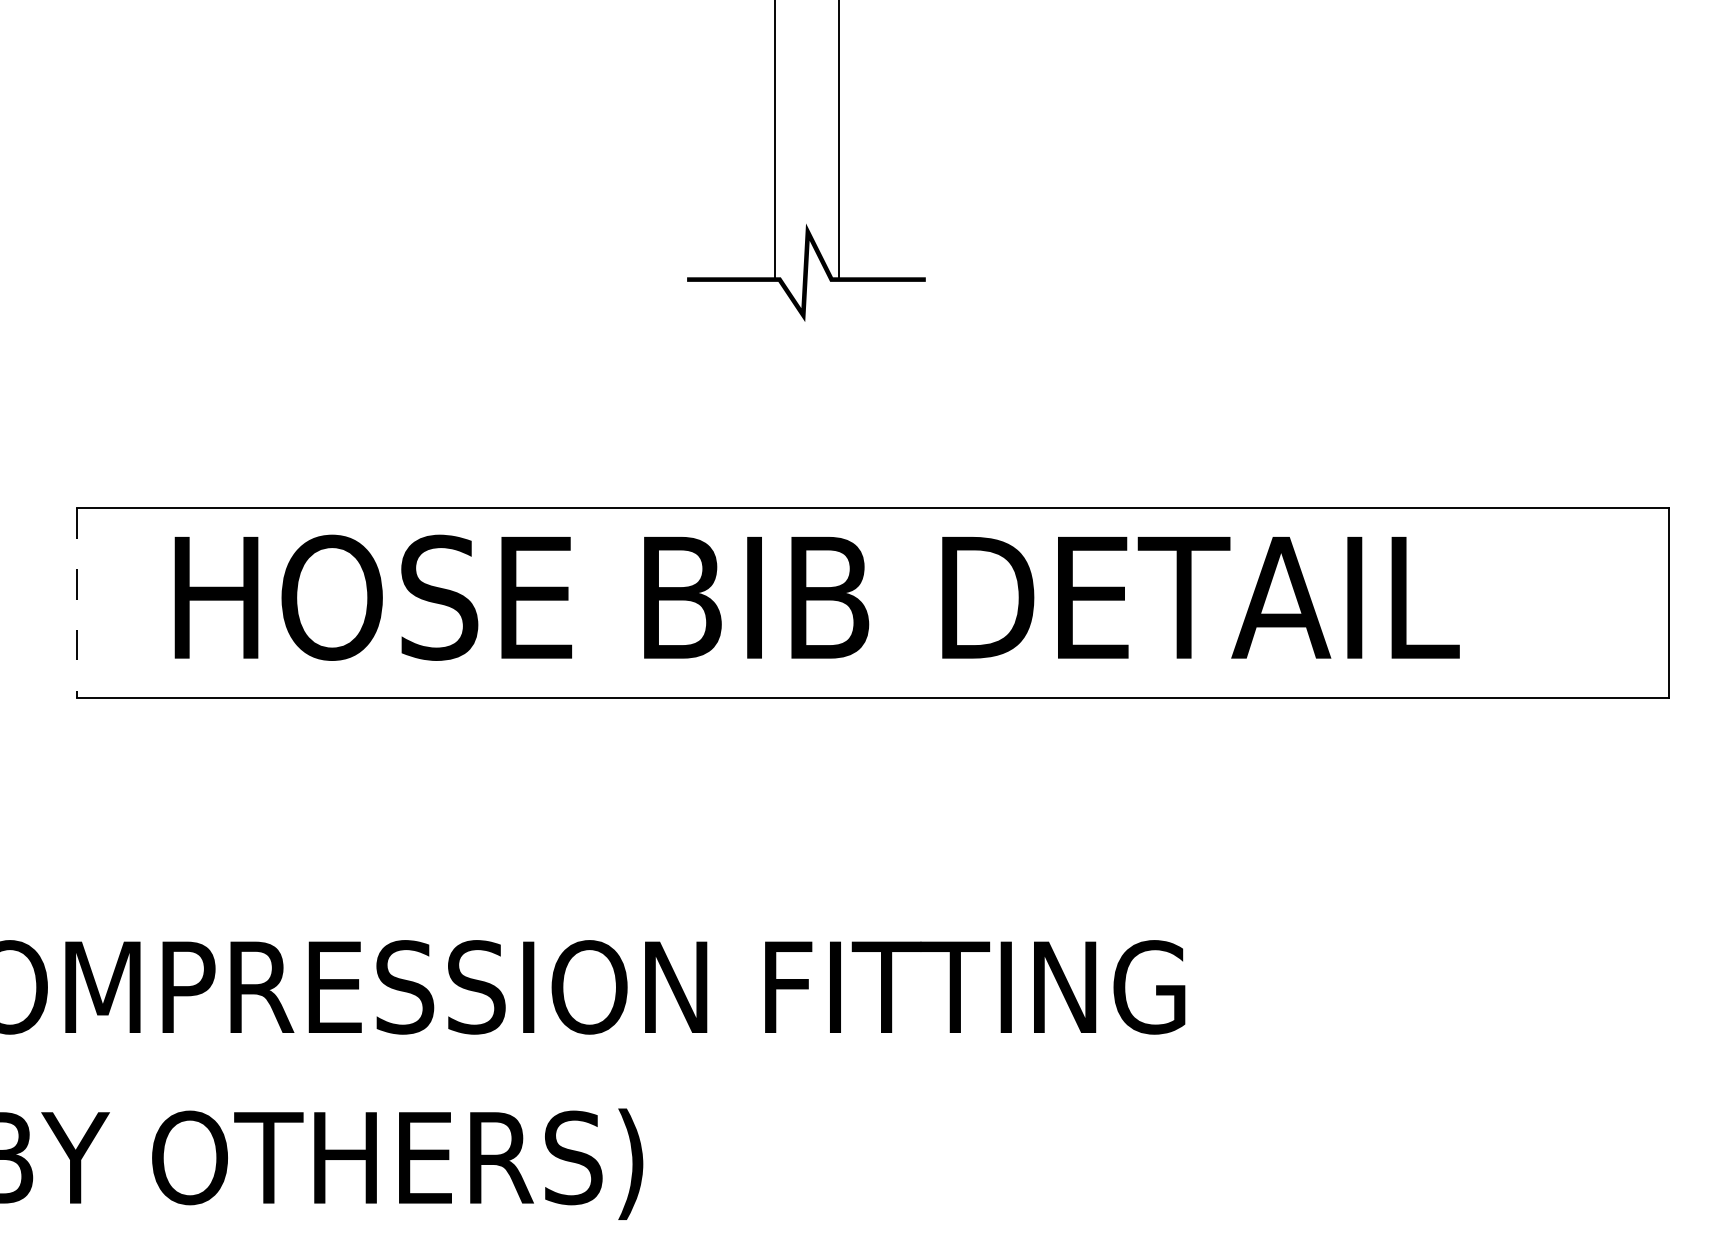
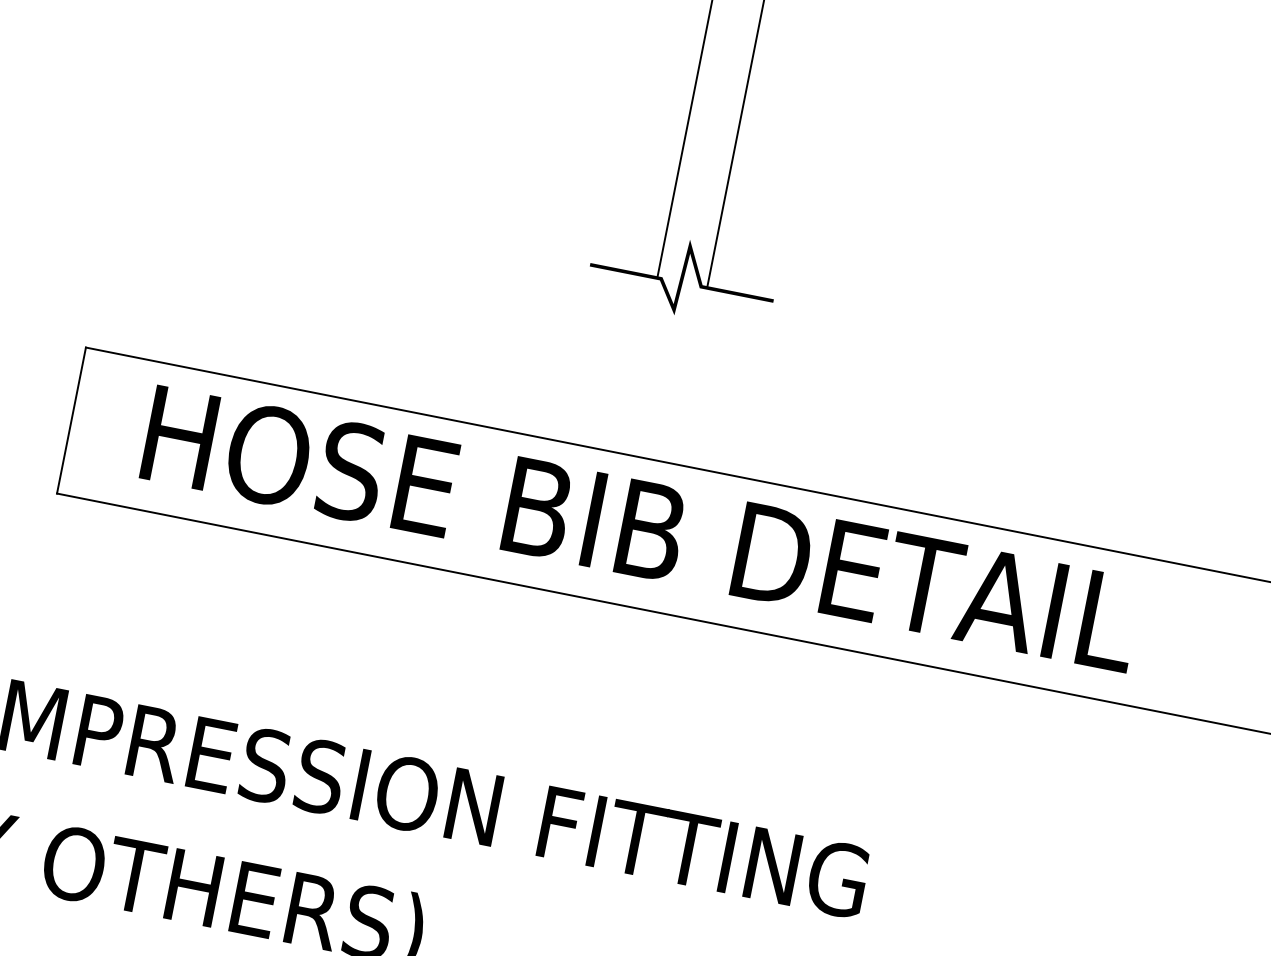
line: (76, 603) -> (71, 420), dashed -> solid

